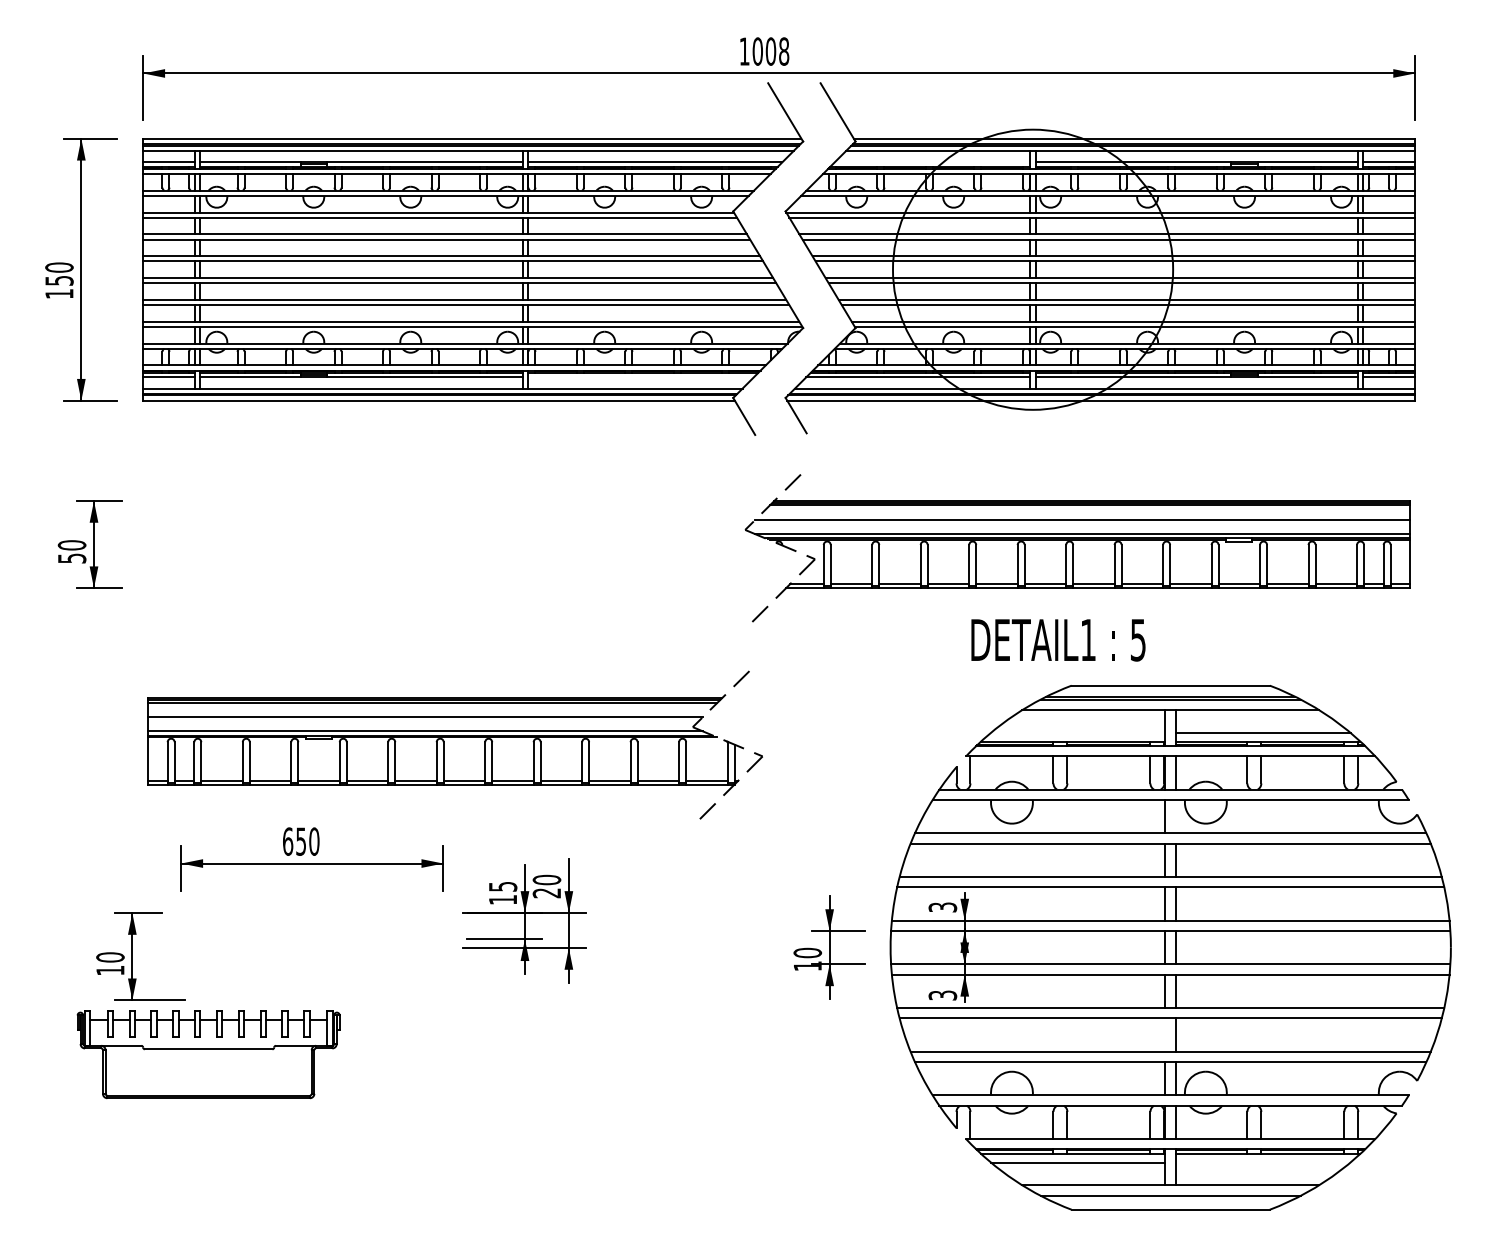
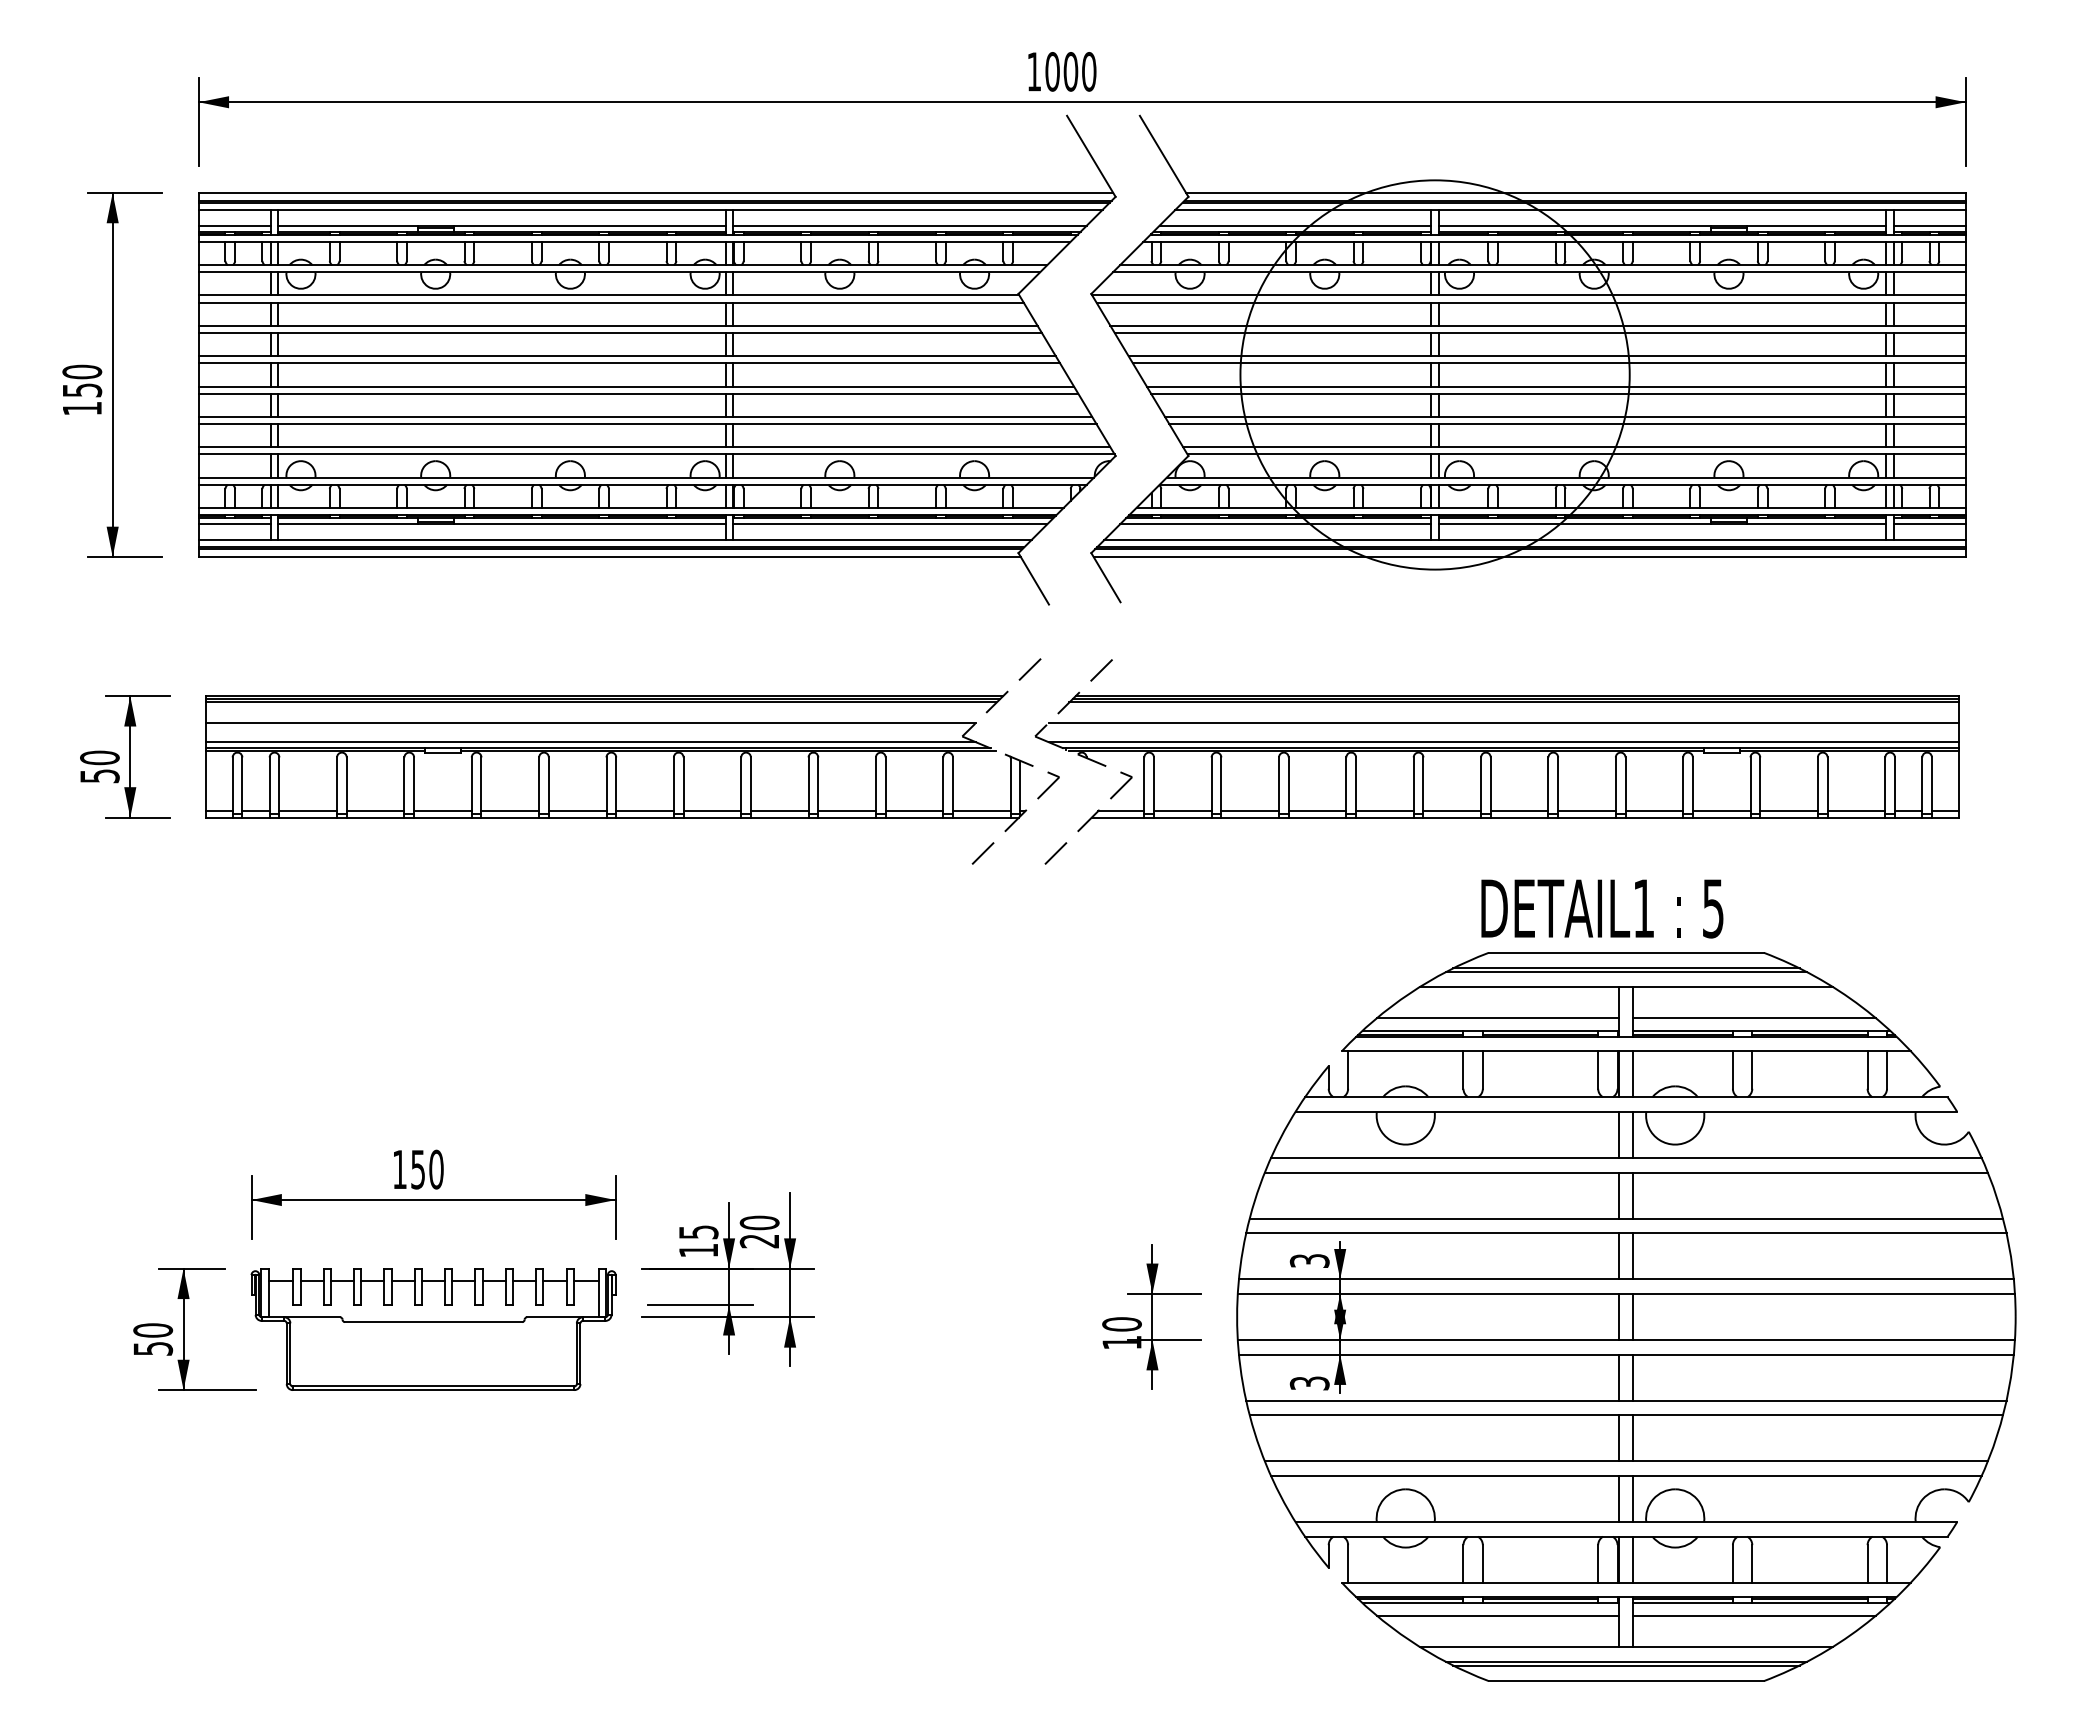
text: (784, 51) -> (1089, 71), 1008 -> 1000
line: (932, 162) -> (1295, 225), added
line: (641, 377) -> (890, 524), added
text: (1058, 640) -> (1602, 908), moved
line: (1077, 732) -> (1497, 1018), added
part: (455, 745) -> (632, 761), moved
line: (1175, 816) -> (1633, 1134), added
text: (287, 841) -> (399, 1169), 650 -> 150
text: (110, 970) -> (153, 1348), 10 -> 50
line: (1165, 1035) -> (1618, 1438), added
part: (208, 1054) -> (433, 1329), moved
line: (1262, 1162) -> (1754, 1615), added
line: (1170, 1198) -> (1626, 1665), added

